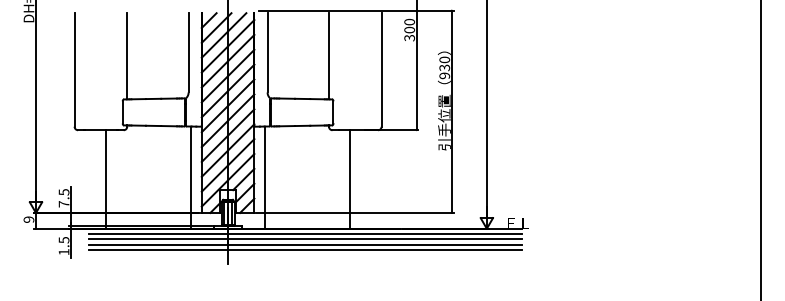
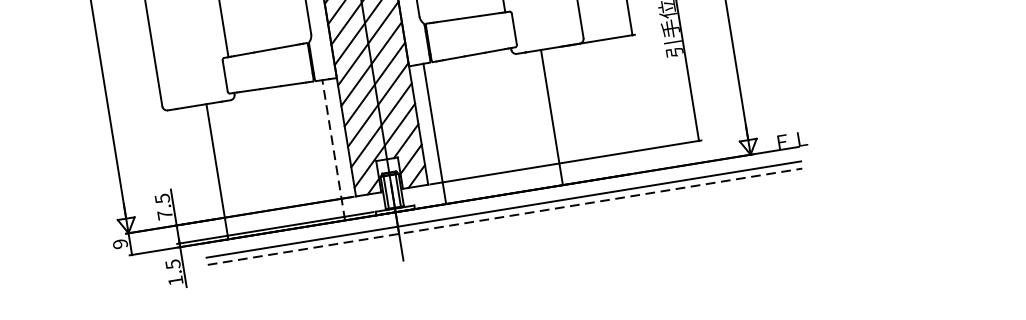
line: (191, 177) -> (334, 150), solid -> dashed
line: (304, 234) -> (501, 203), removed
line: (305, 244) -> (505, 216), solid -> dashed
line: (304, 249) -> (505, 223), removed

